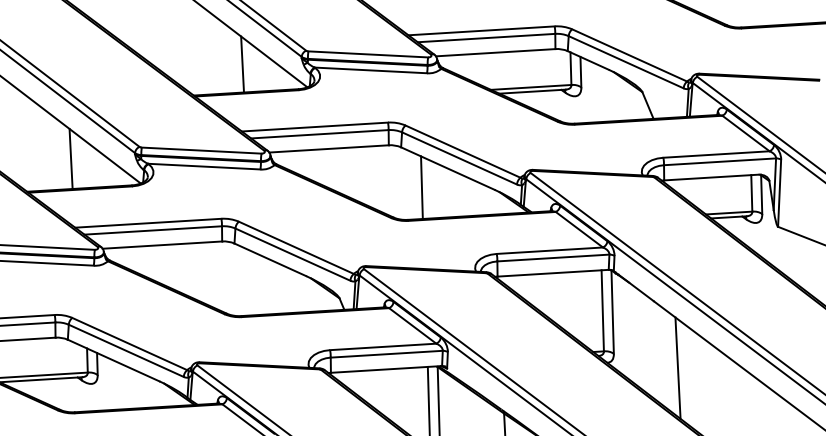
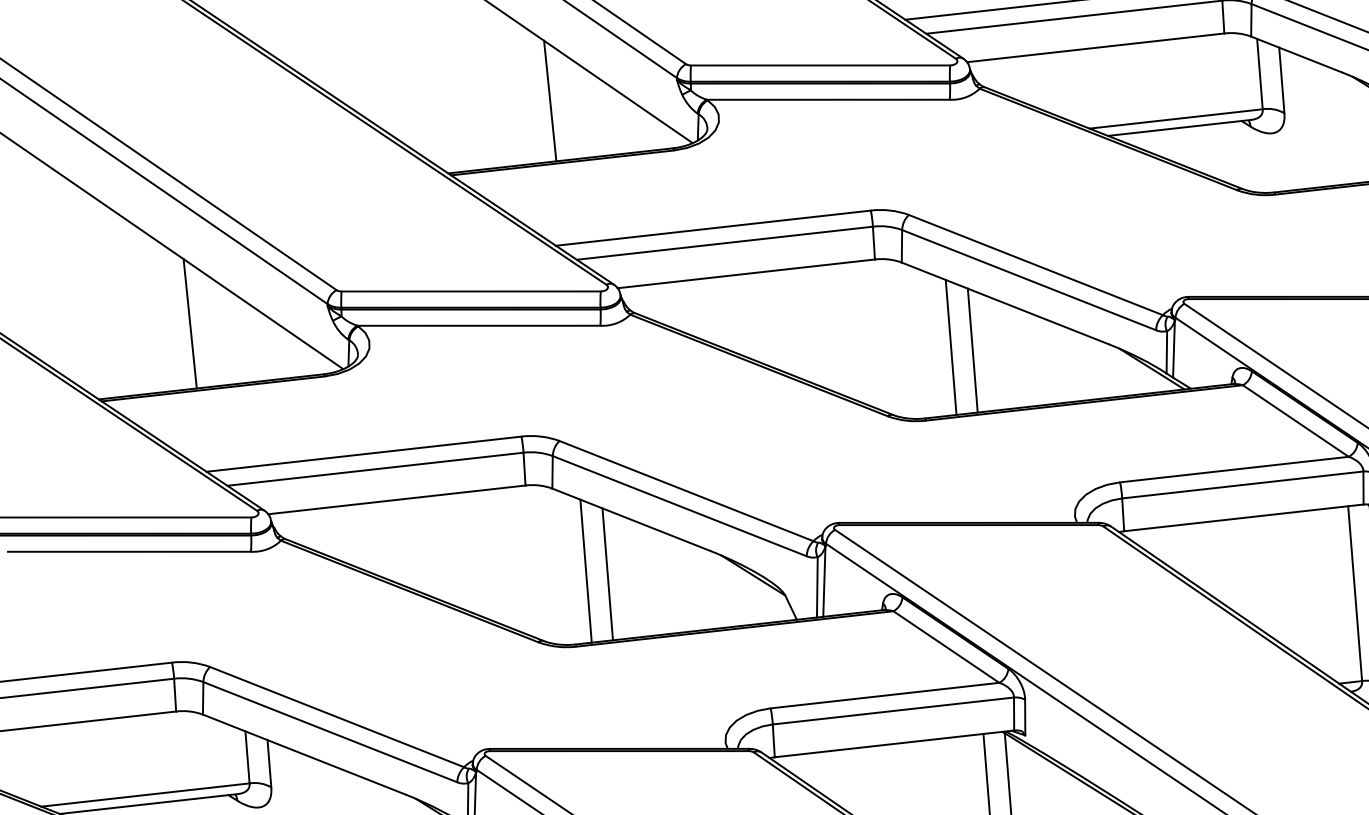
line: (431, 189) -> (971, 350), added
line: (248, 282) -> (586, 571), added
line: (257, 284) -> (606, 574), added

